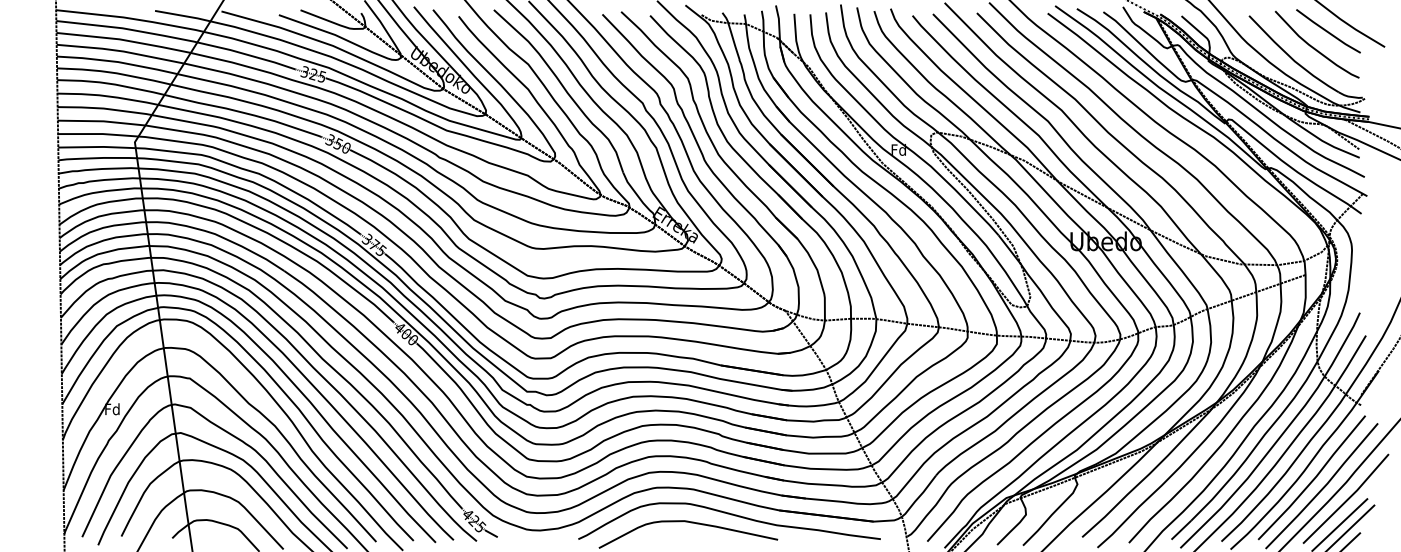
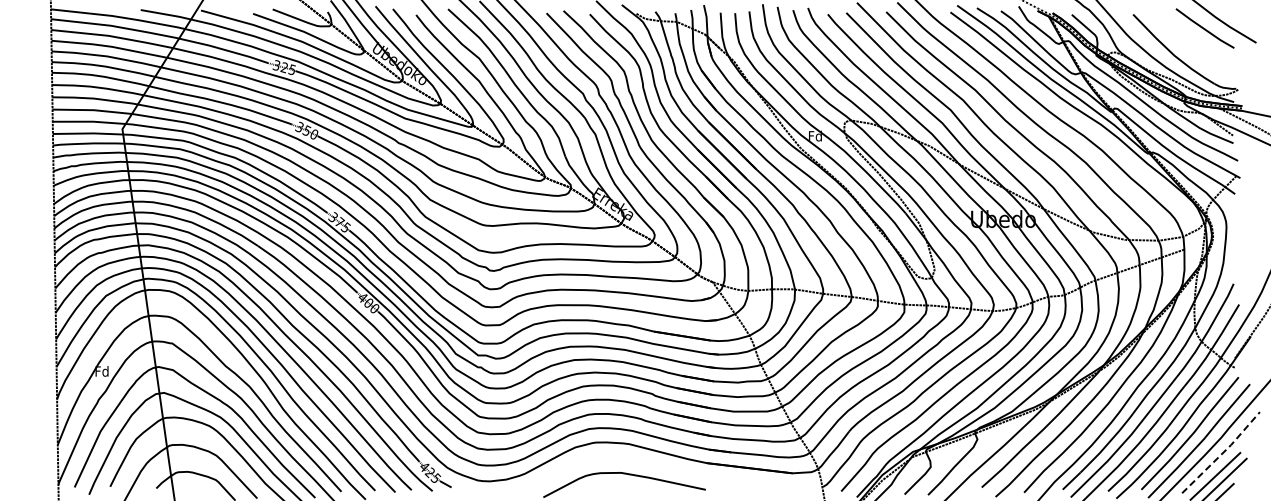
curve: (1313, 46) -> (1191, 42), removed
line: (1347, 499) -> (1222, 453), solid -> dashed
curve: (730, 515) -> (662, 467), removed

